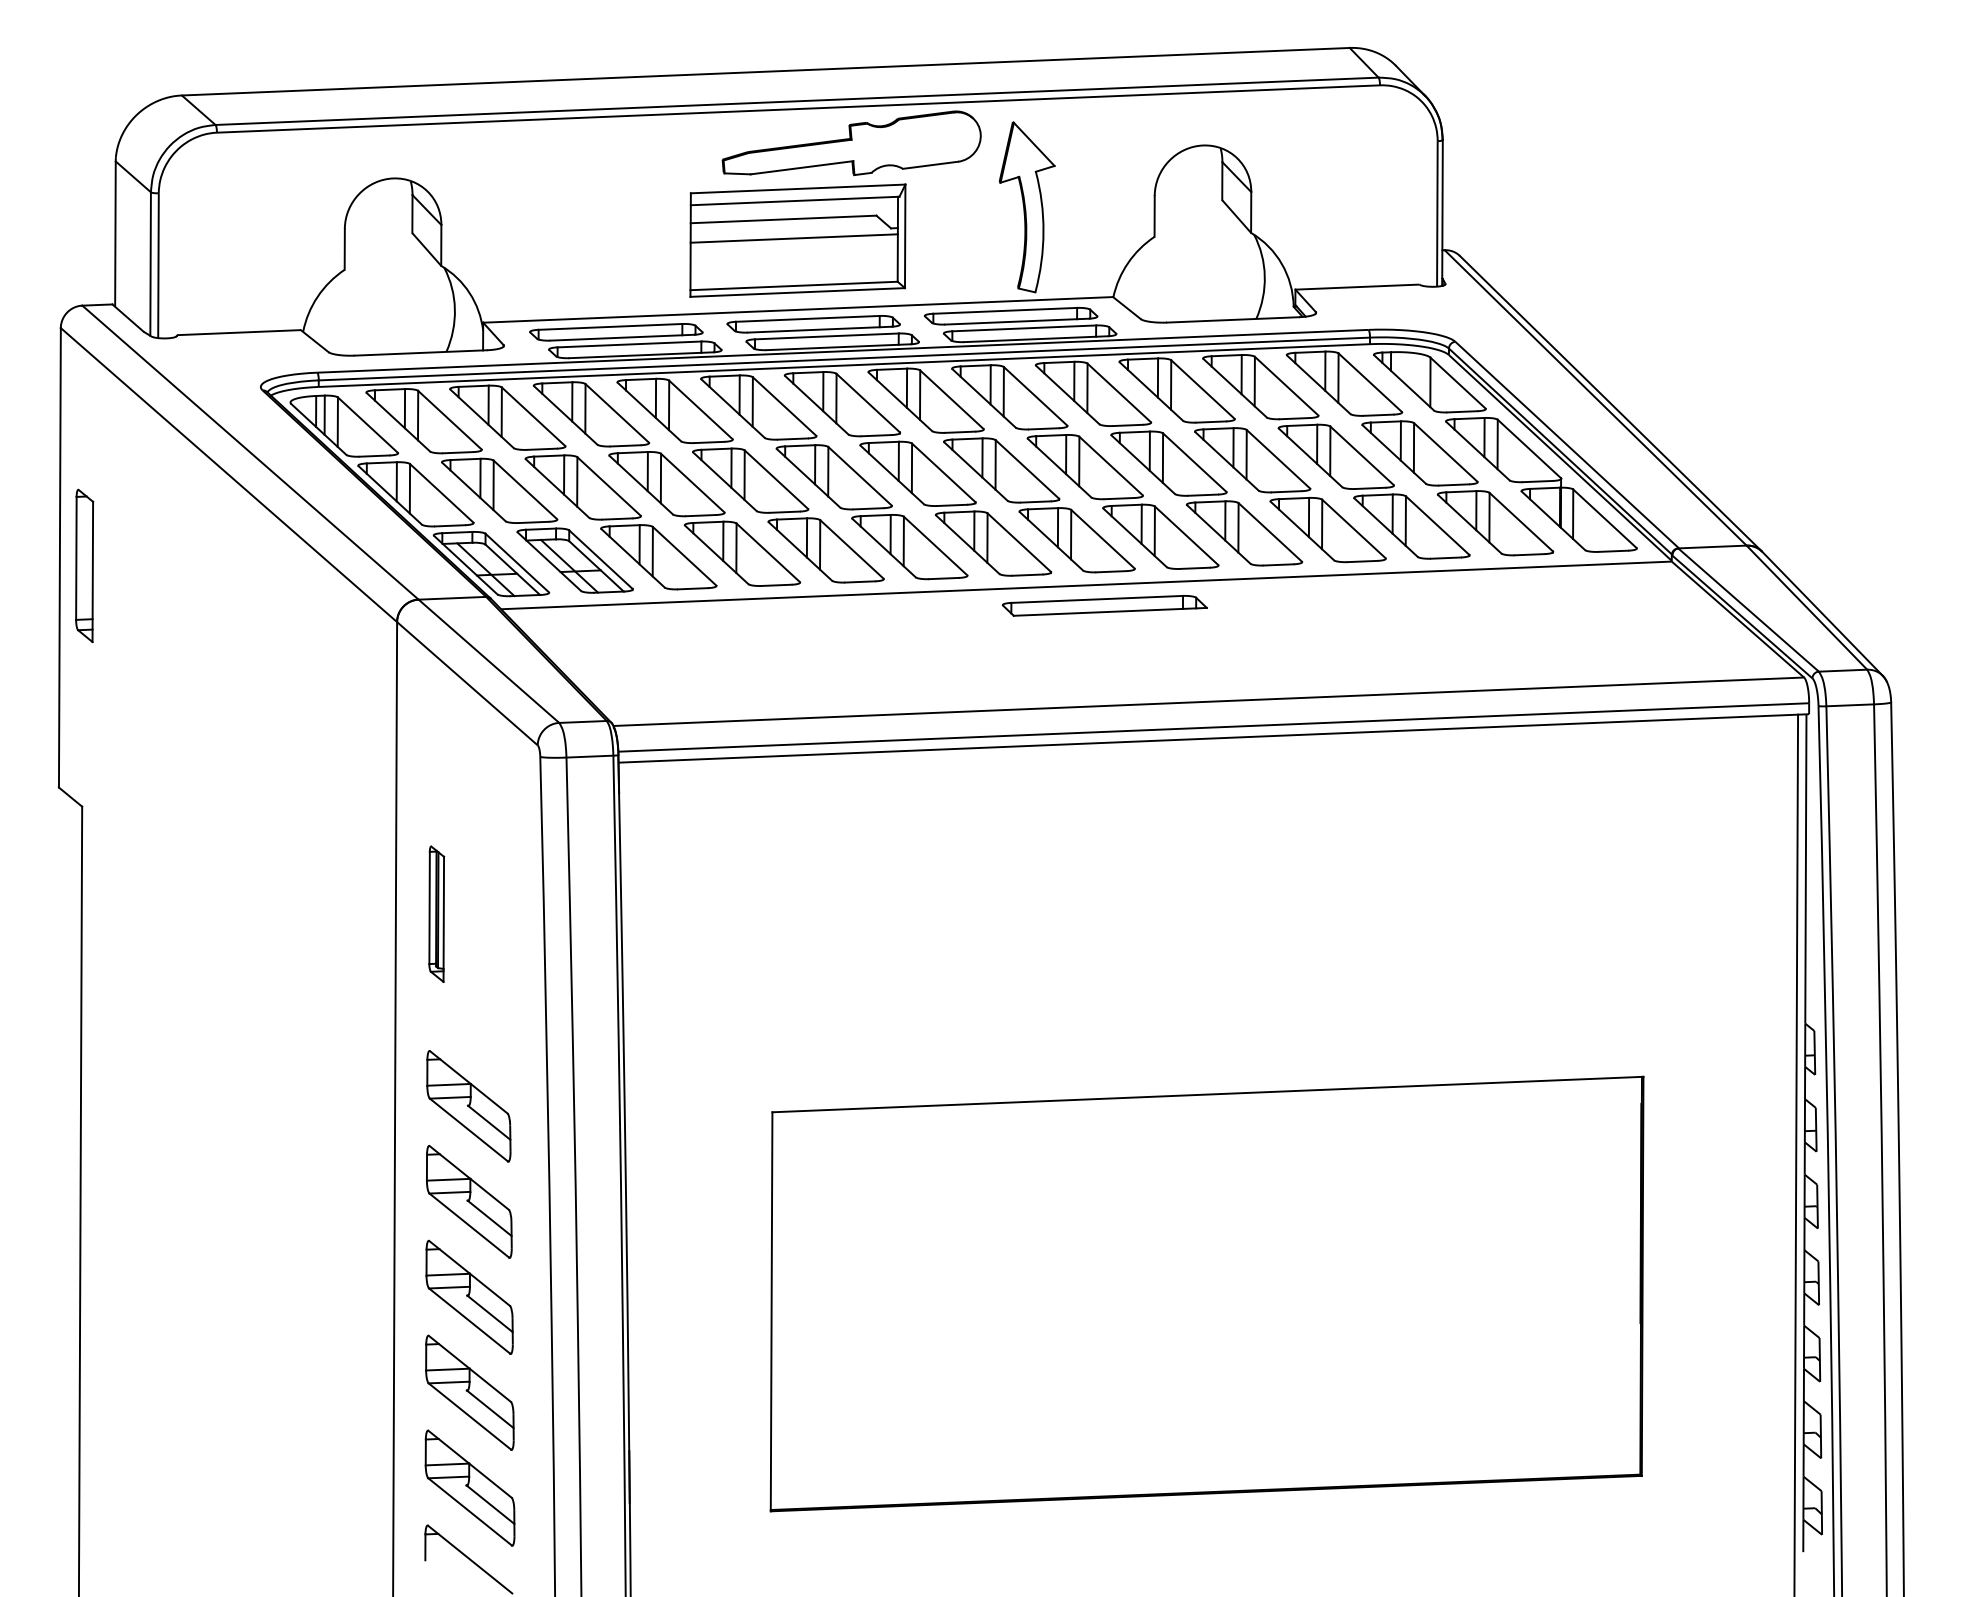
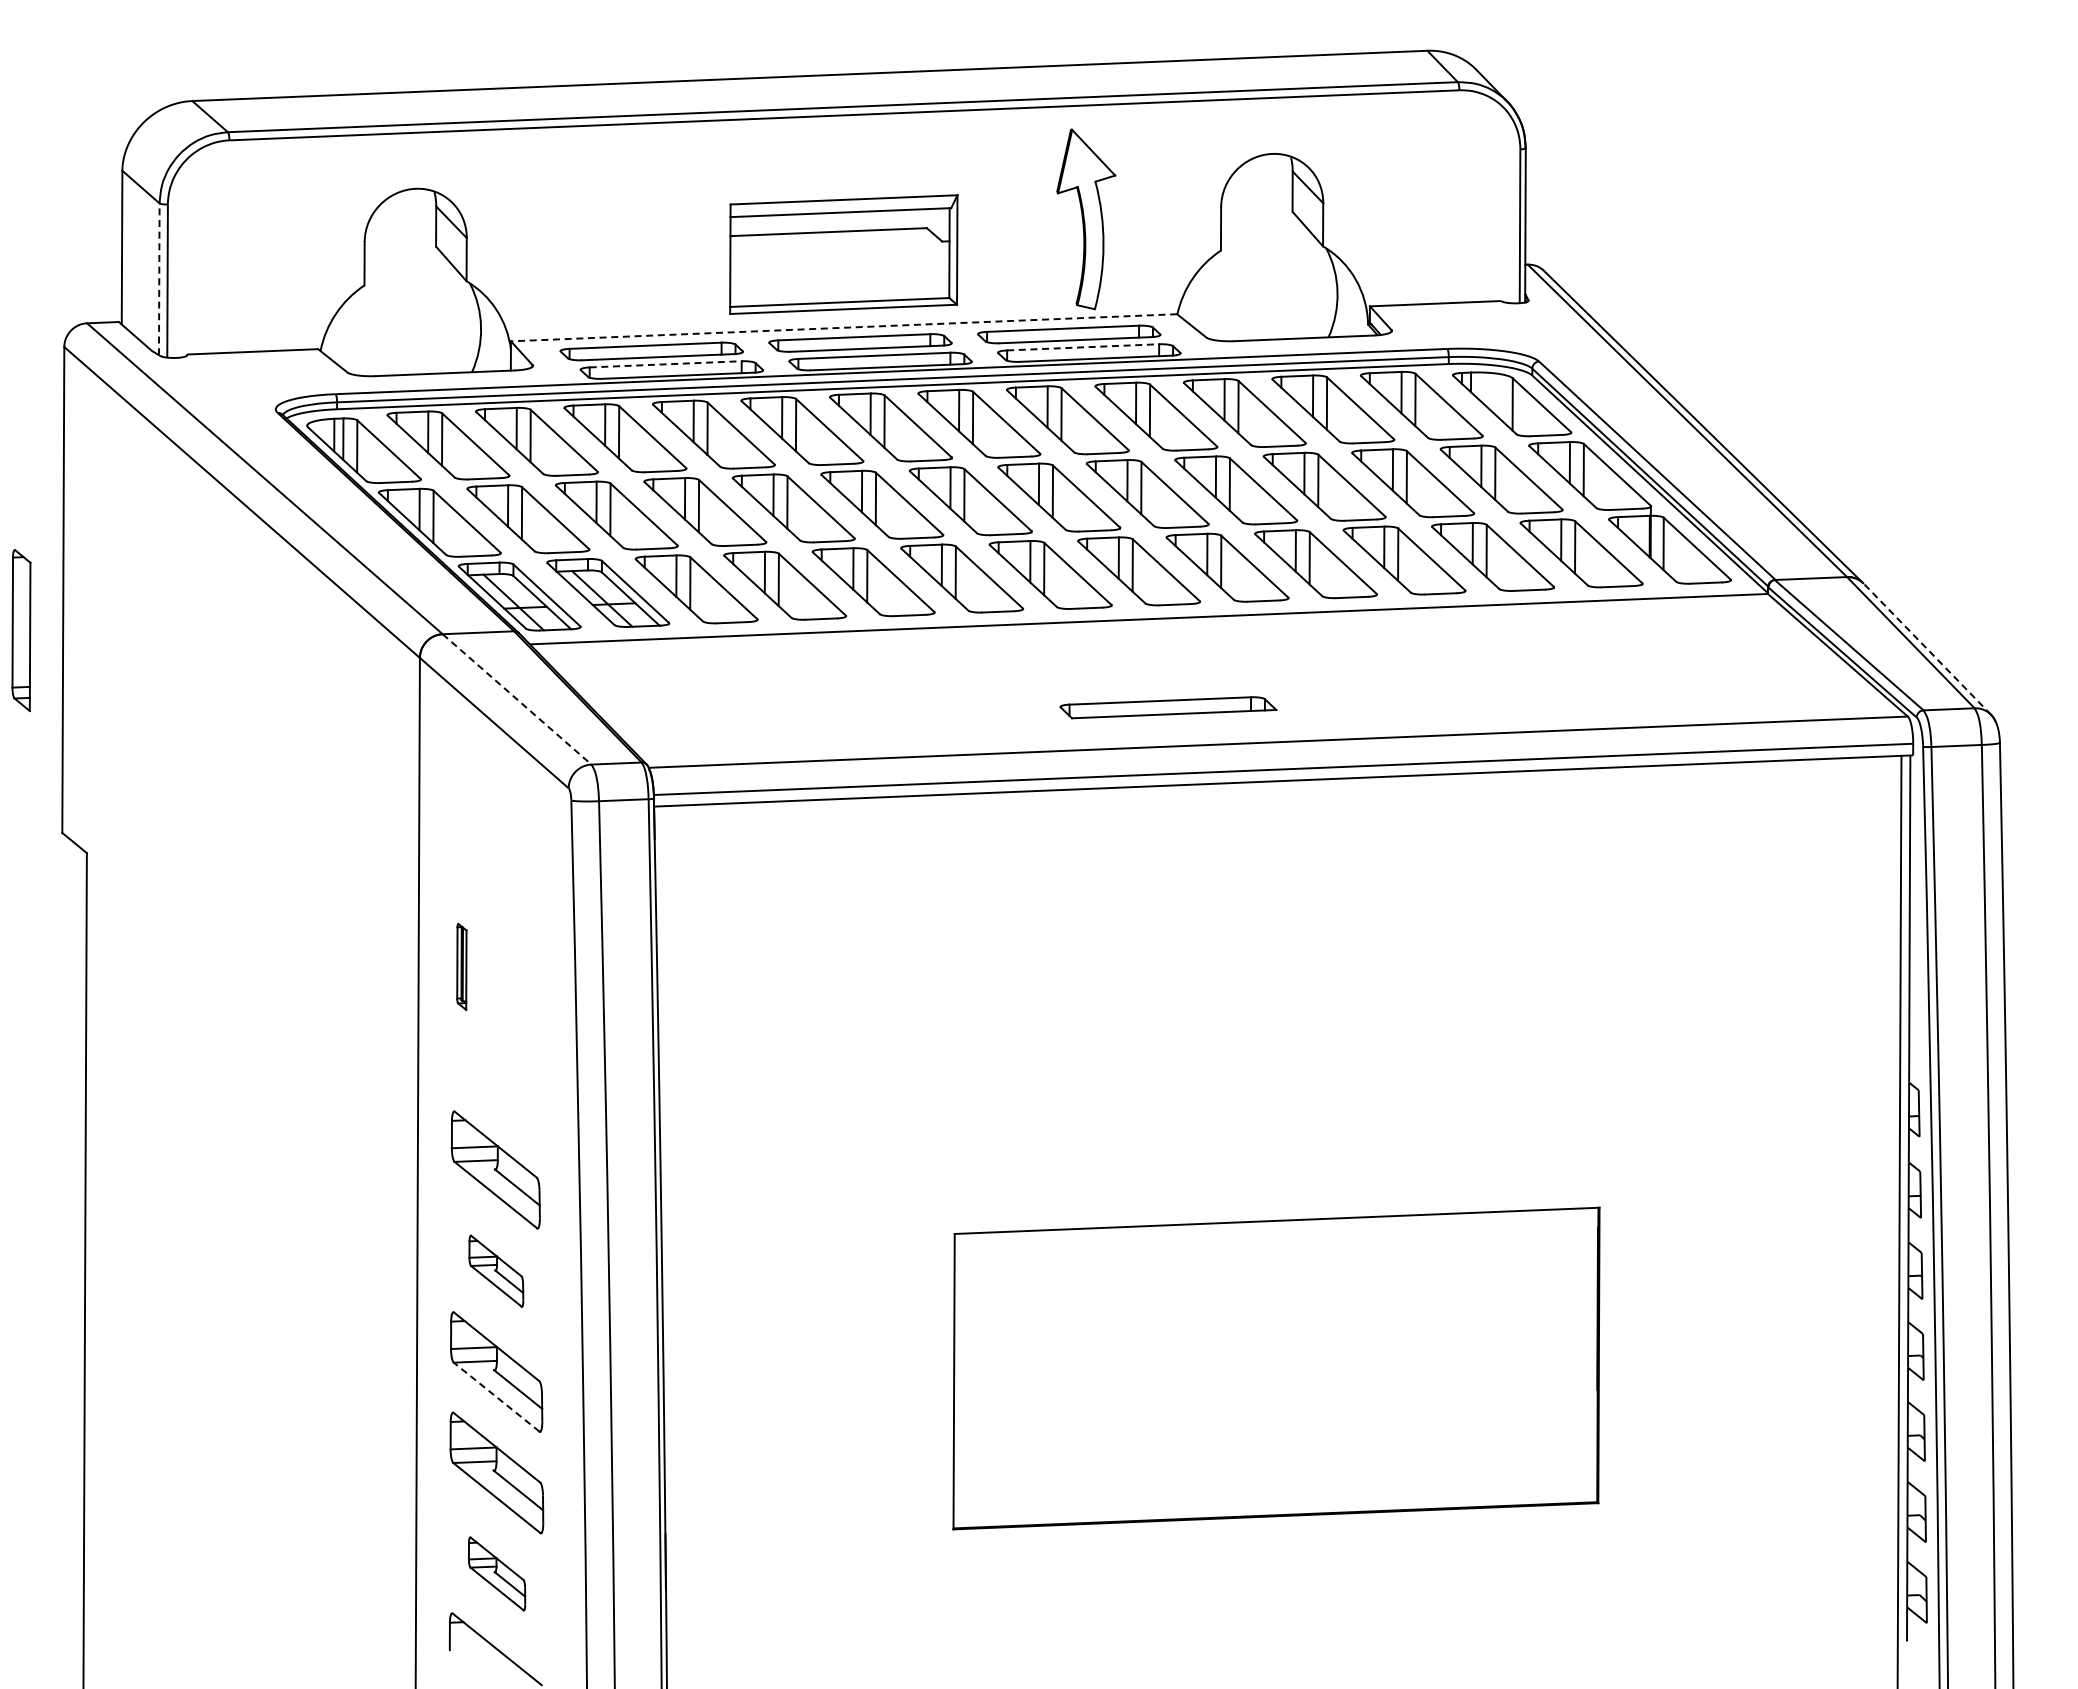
part: (851, 143) -> (900, 151), removed
line: (793, 237) -> (839, 251), removed
line: (150, 264) -> (159, 279), solid -> dashed
line: (797, 309) -> (843, 327), solid -> dashed
line: (1024, 328) -> (1083, 347), solid -> dashed
line: (630, 344) -> (666, 364), solid -> dashed
part: (84, 565) -> (21, 630), moved
part: (1104, 605) -> (1168, 707), moved
line: (1822, 614) -> (1927, 649), solid -> dashed
line: (489, 661) -> (517, 699), solid -> dashed
part: (436, 913) -> (461, 966), size x0.6
part: (469, 1202) -> (496, 1271), size x0.6
part: (1207, 1293) -> (1276, 1368), size x0.7
line: (469, 1321) -> (496, 1397), solid -> dashed
part: (469, 1487) -> (496, 1573), size x0.6

